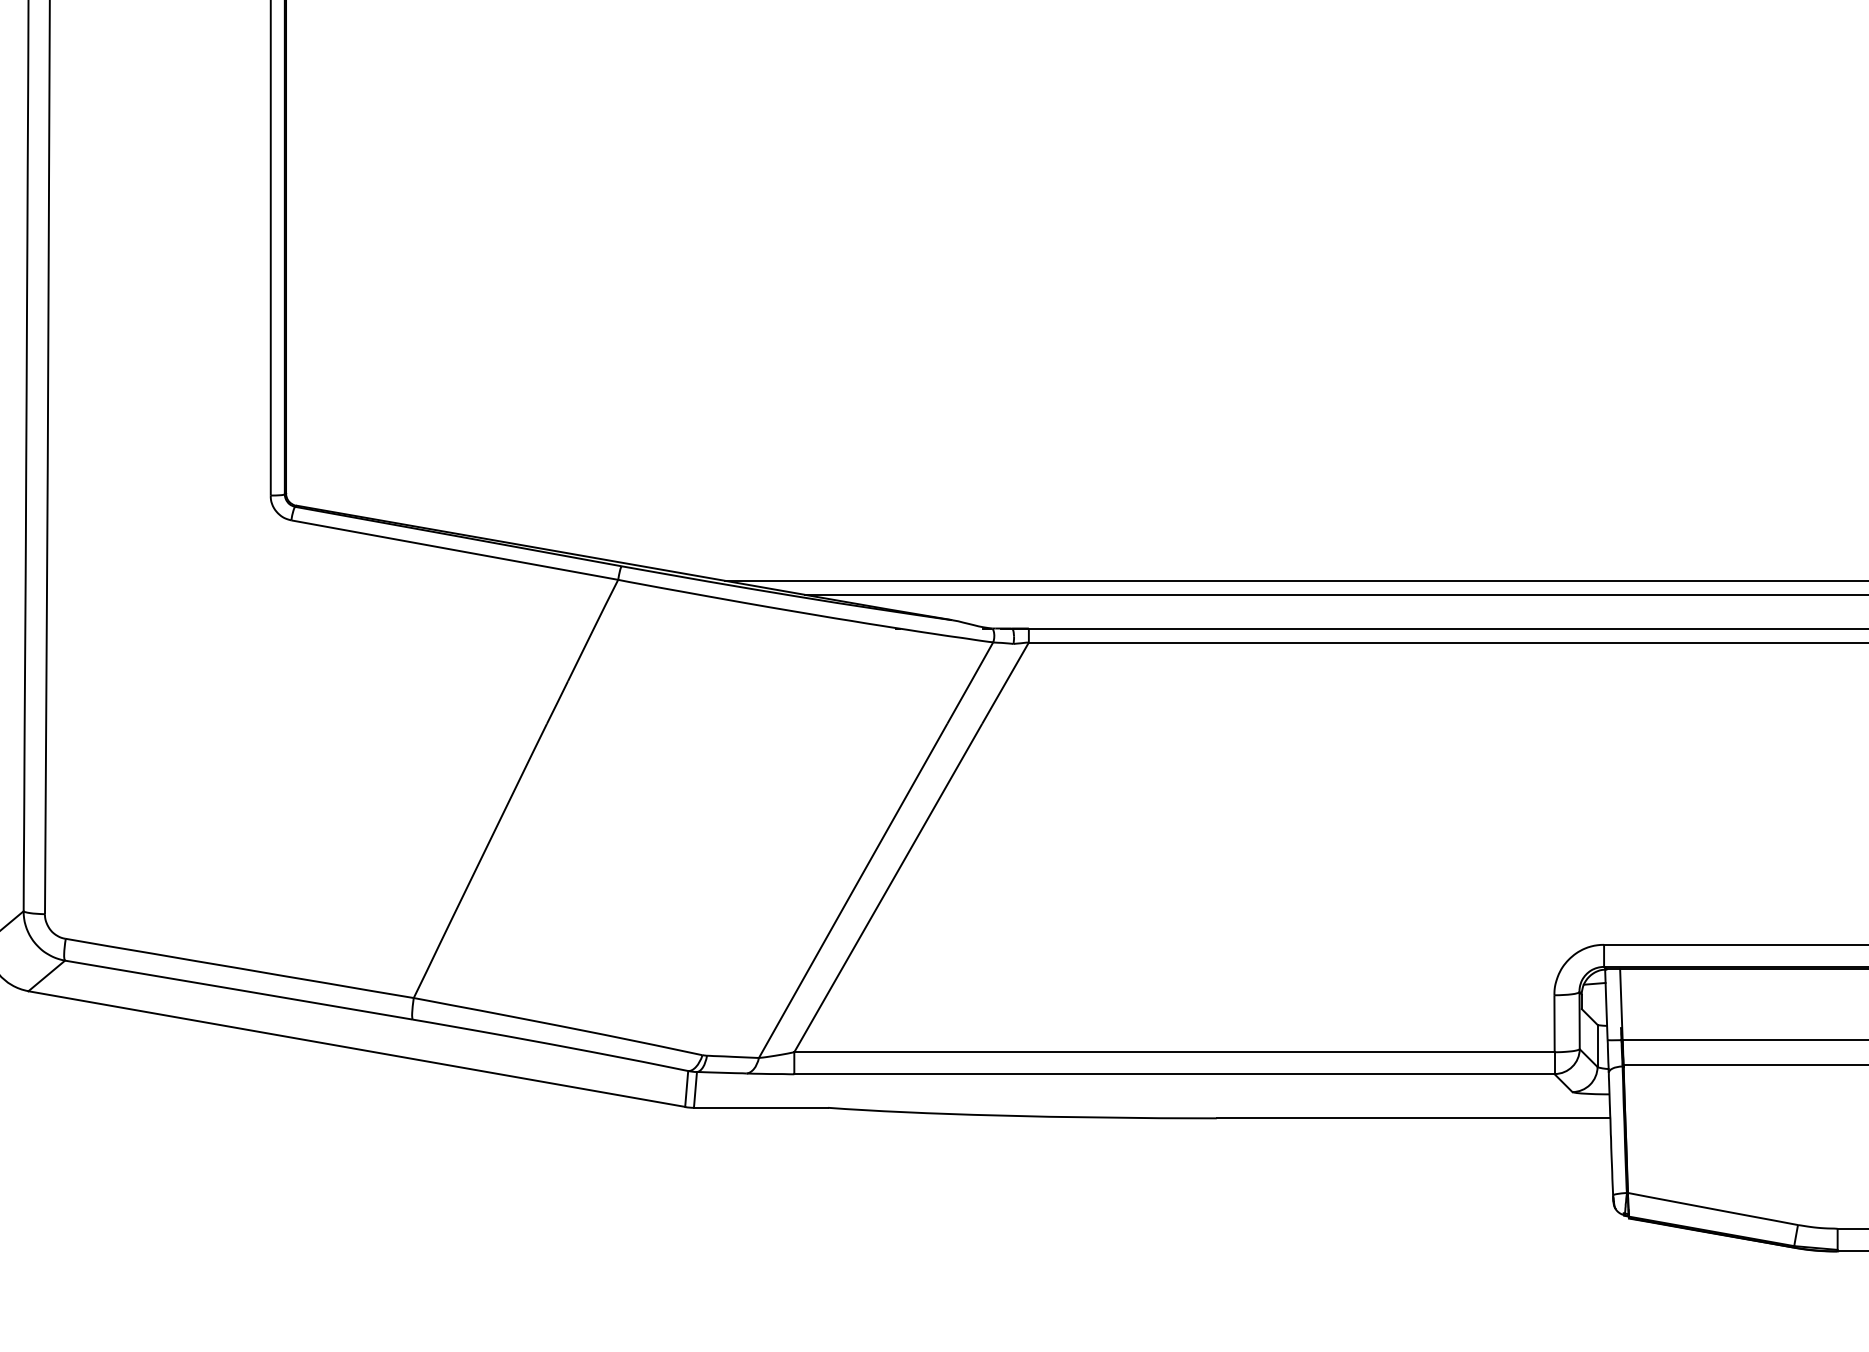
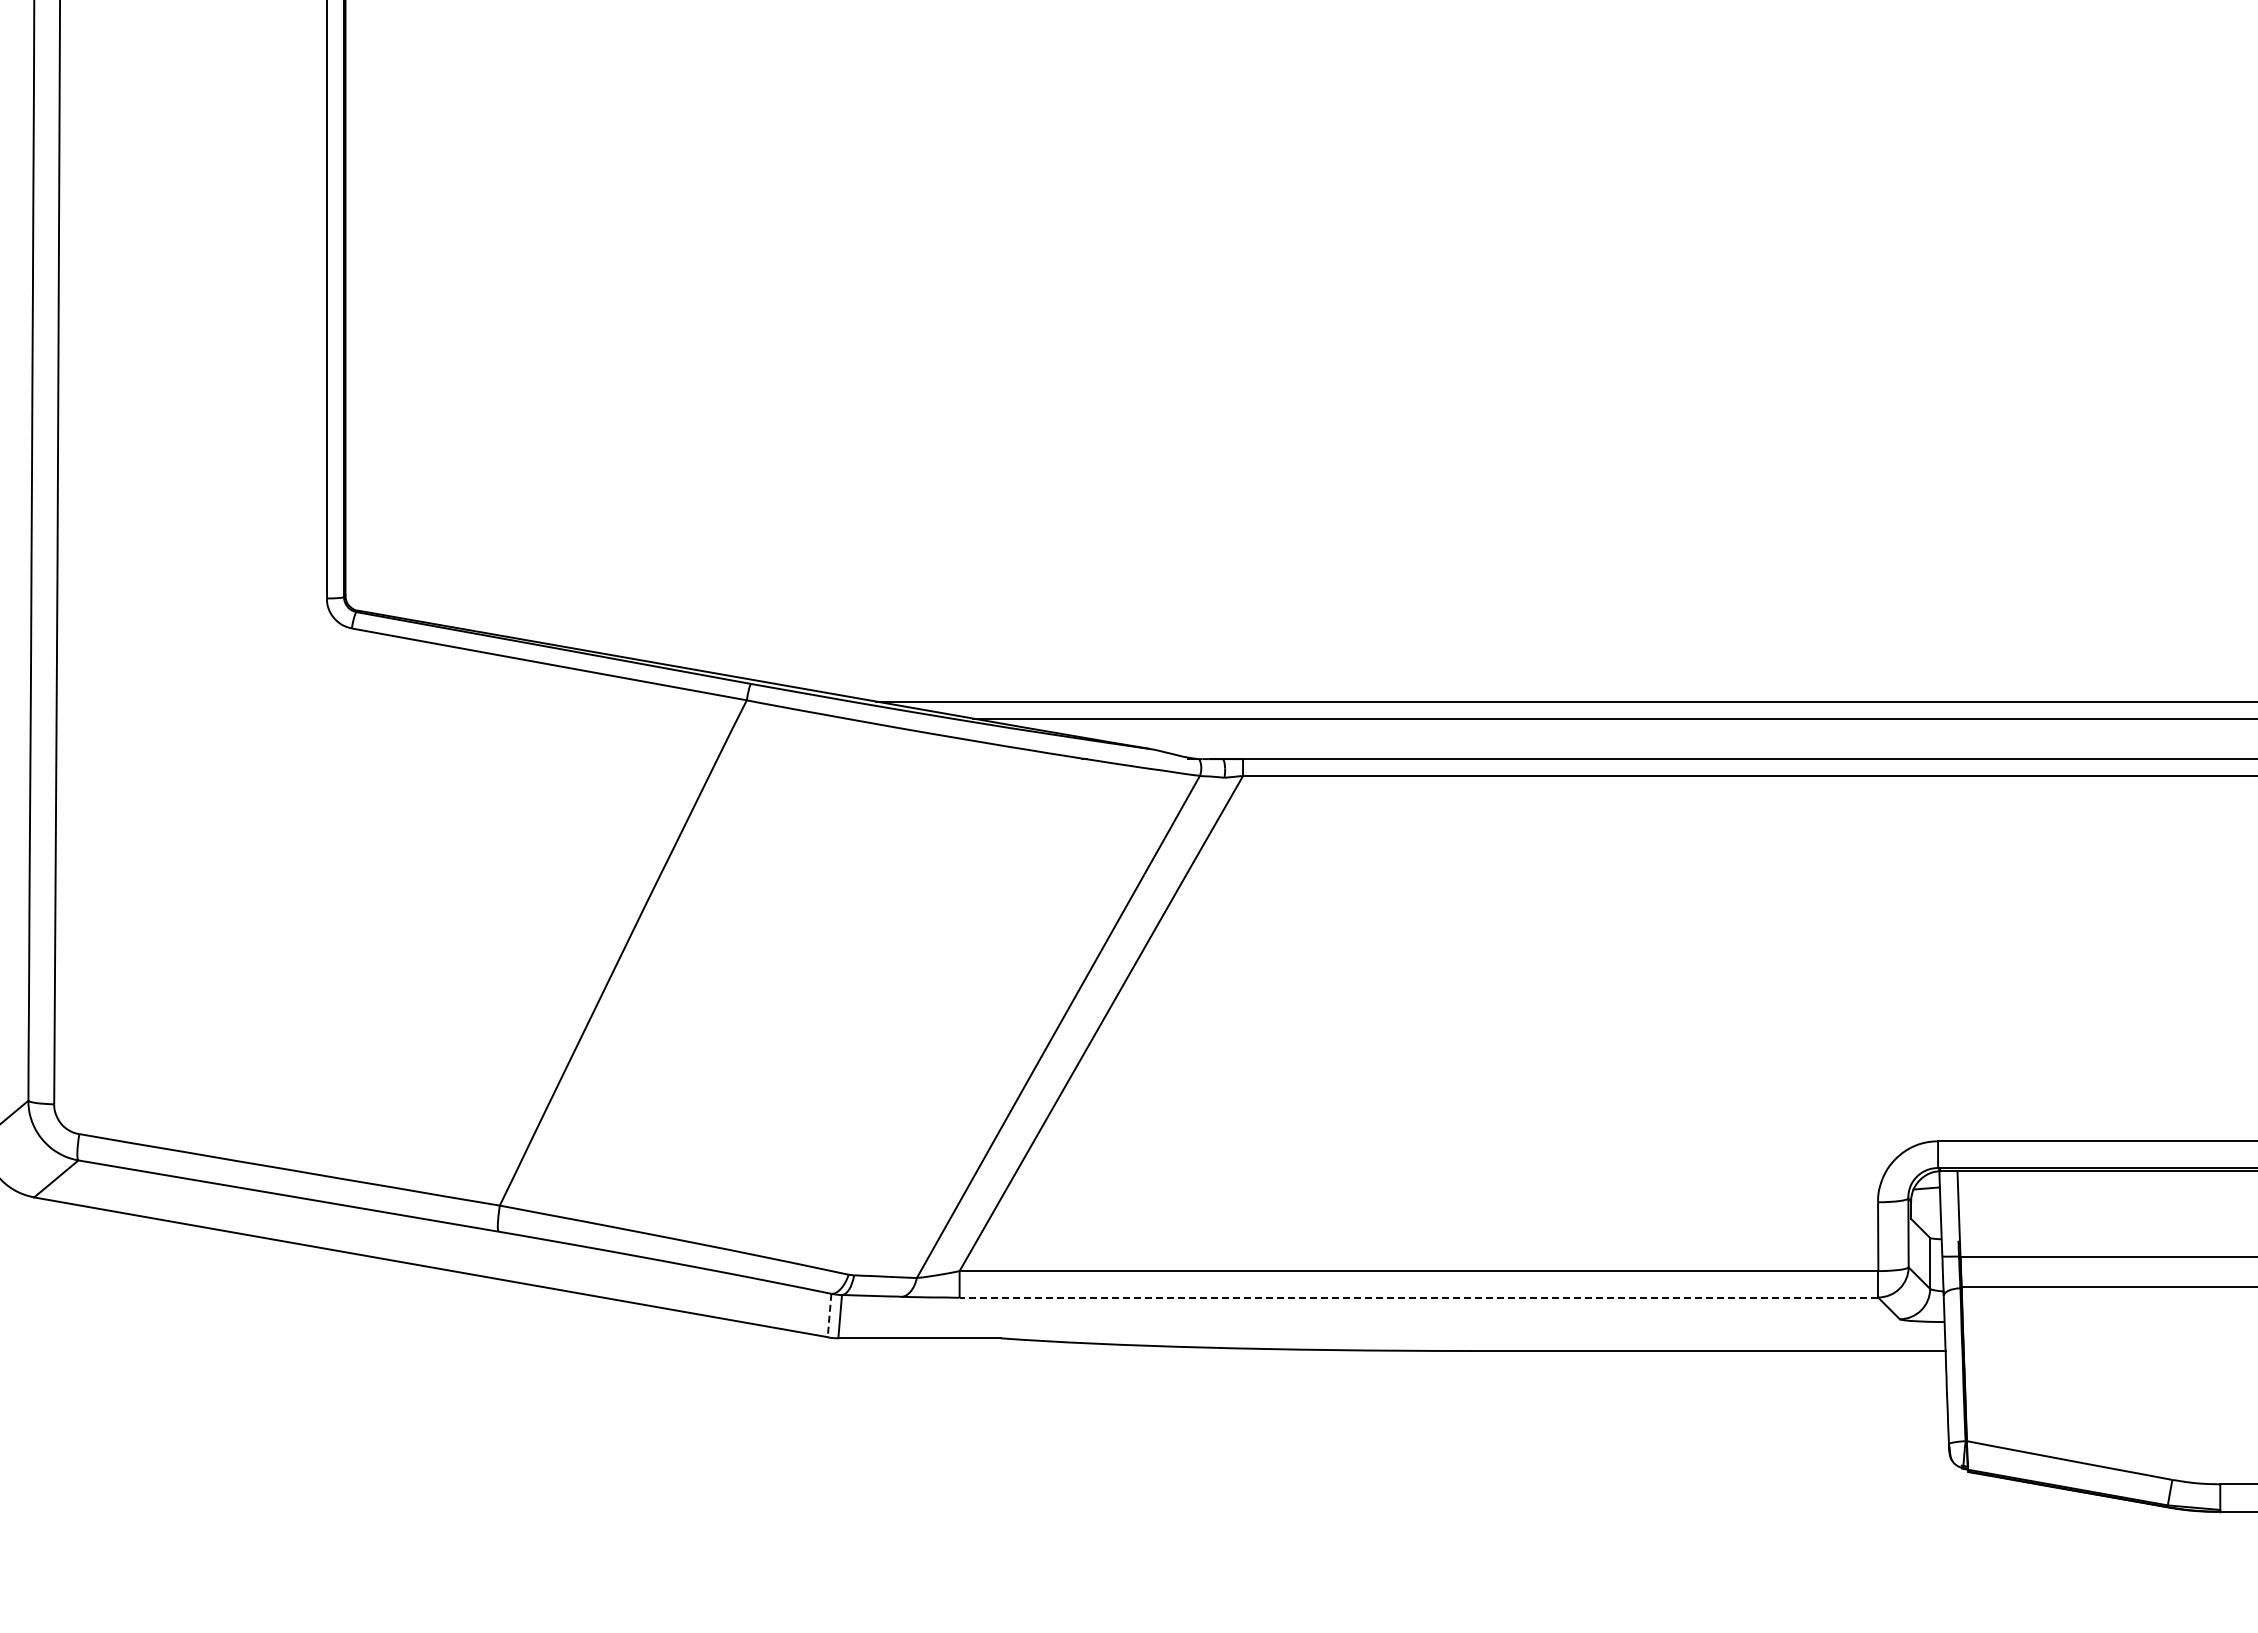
line: (1174, 1074) -> (1418, 1297), solid -> dashed
line: (686, 1088) -> (829, 1315), solid -> dashed

